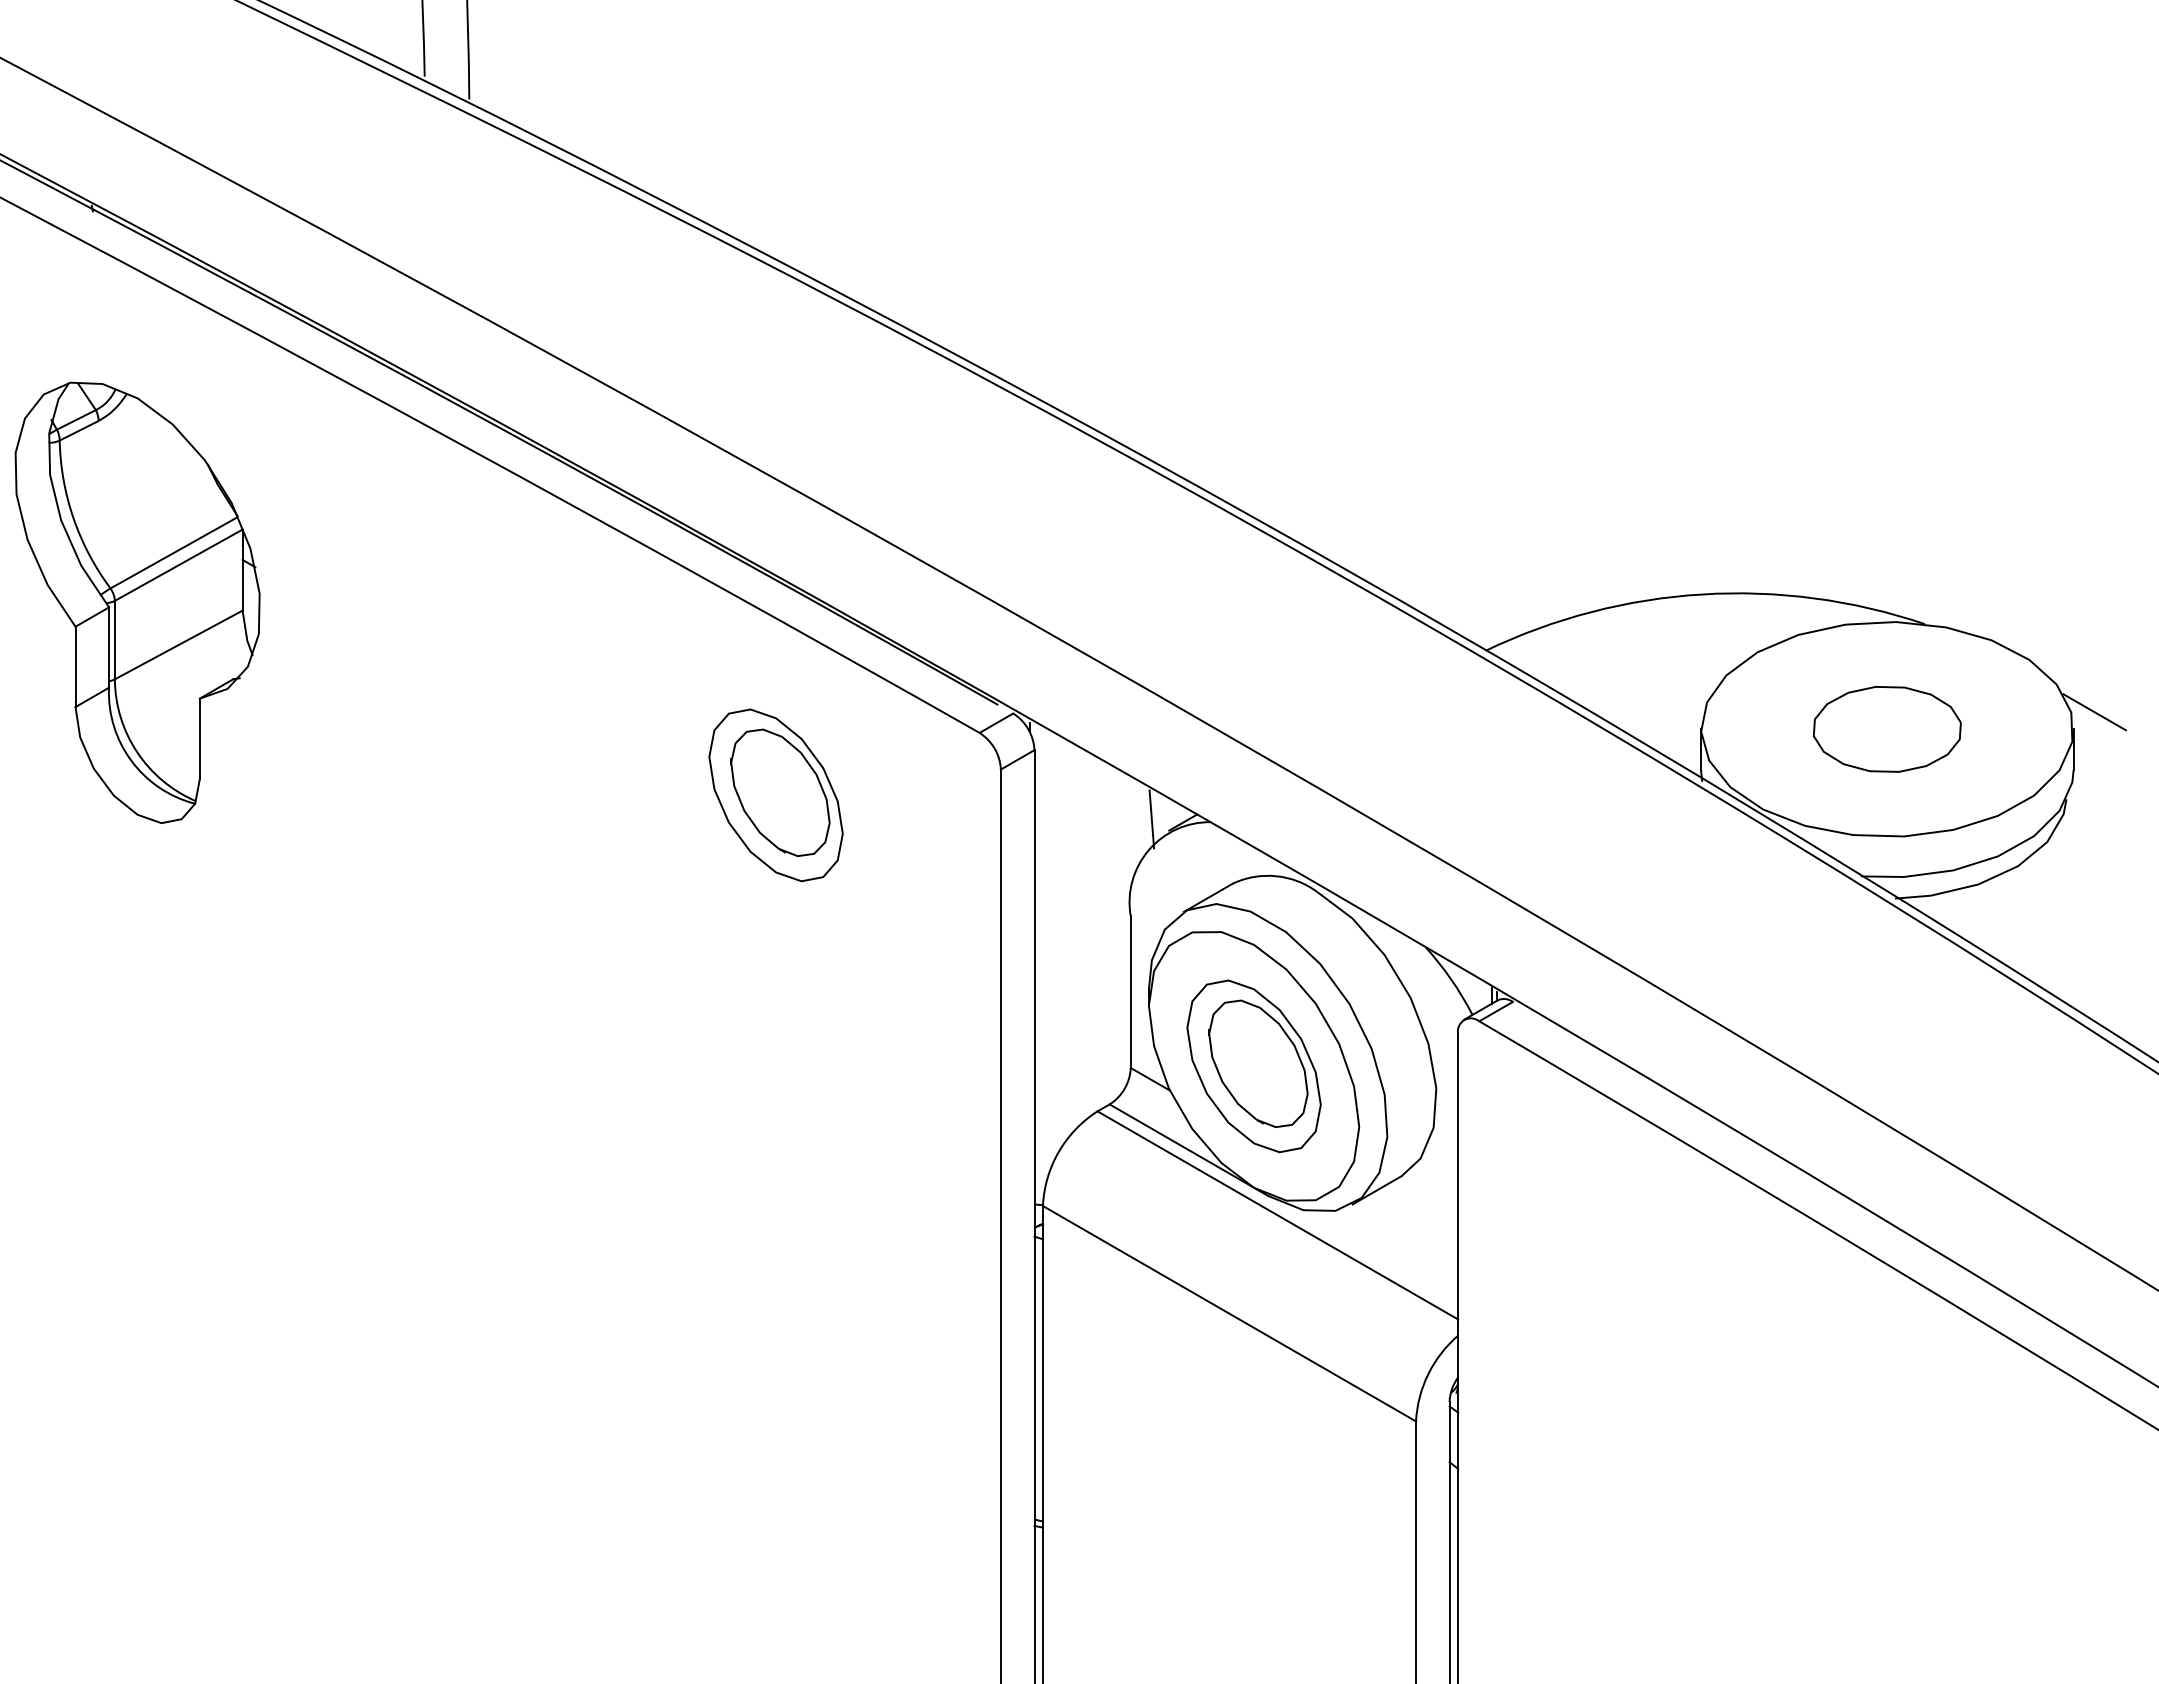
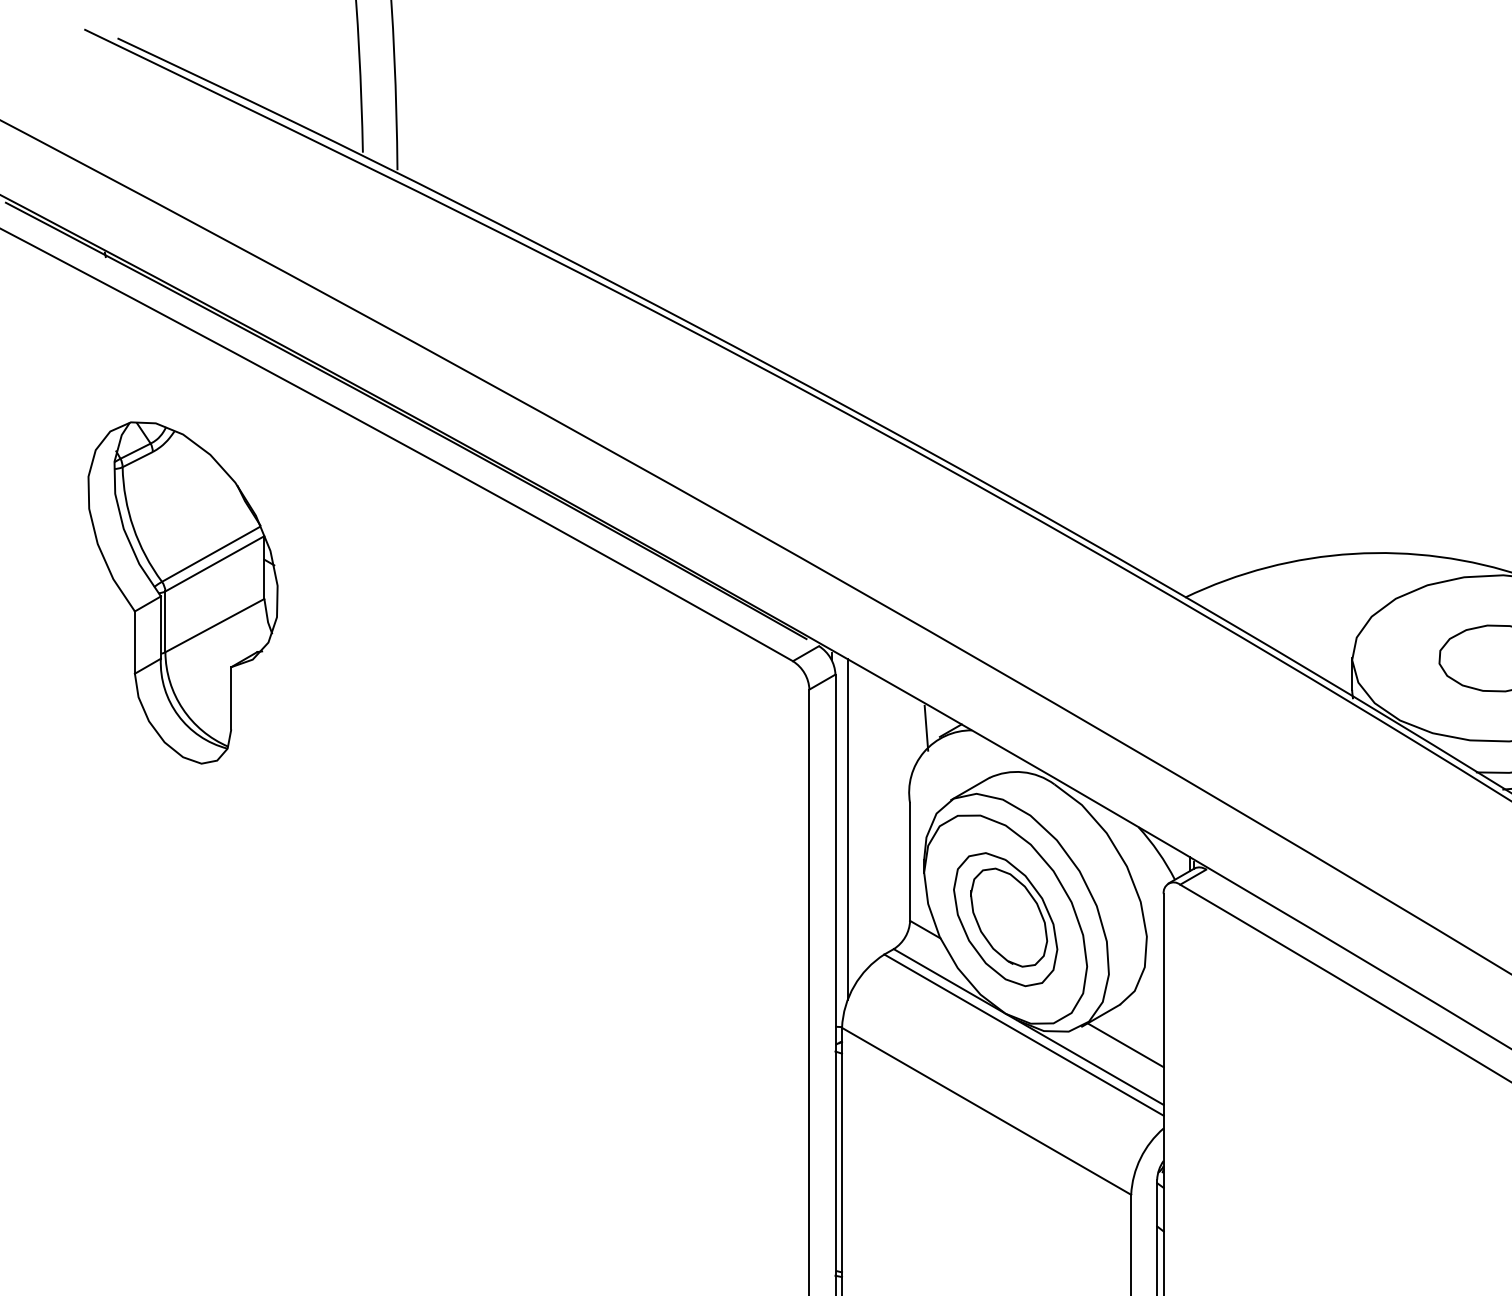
part: (137, 602) -> (182, 592), moved
part: (775, 795) -> (634, 709), removed
line: (1050, 950) -> (847, 829), added
line: (1408, 1228) -> (1125, 1045), added
line: (1364, 1251) -> (1091, 1063), added

